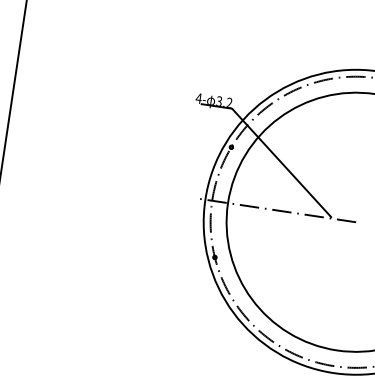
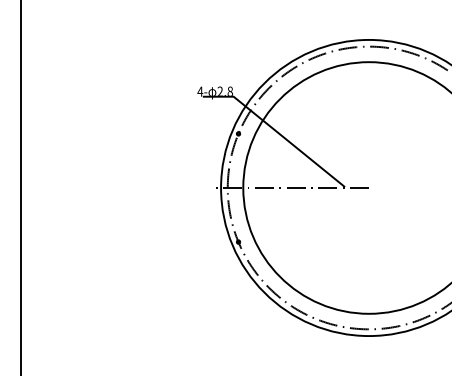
text: (224, 101) -> (225, 90), 3.2 -> 2.8

